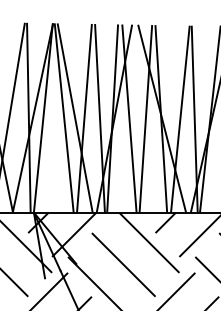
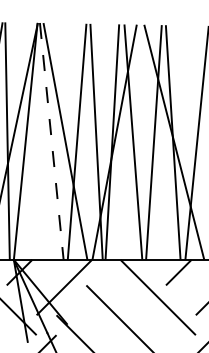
line: (64, 118) -> (52, 142), solid -> dashed

